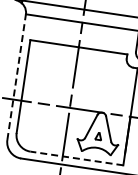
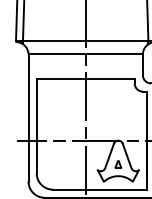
line: (16, 76) -> (28, 117), dashed -> solid
line: (76, 158) -> (99, 189), dashed -> solid

